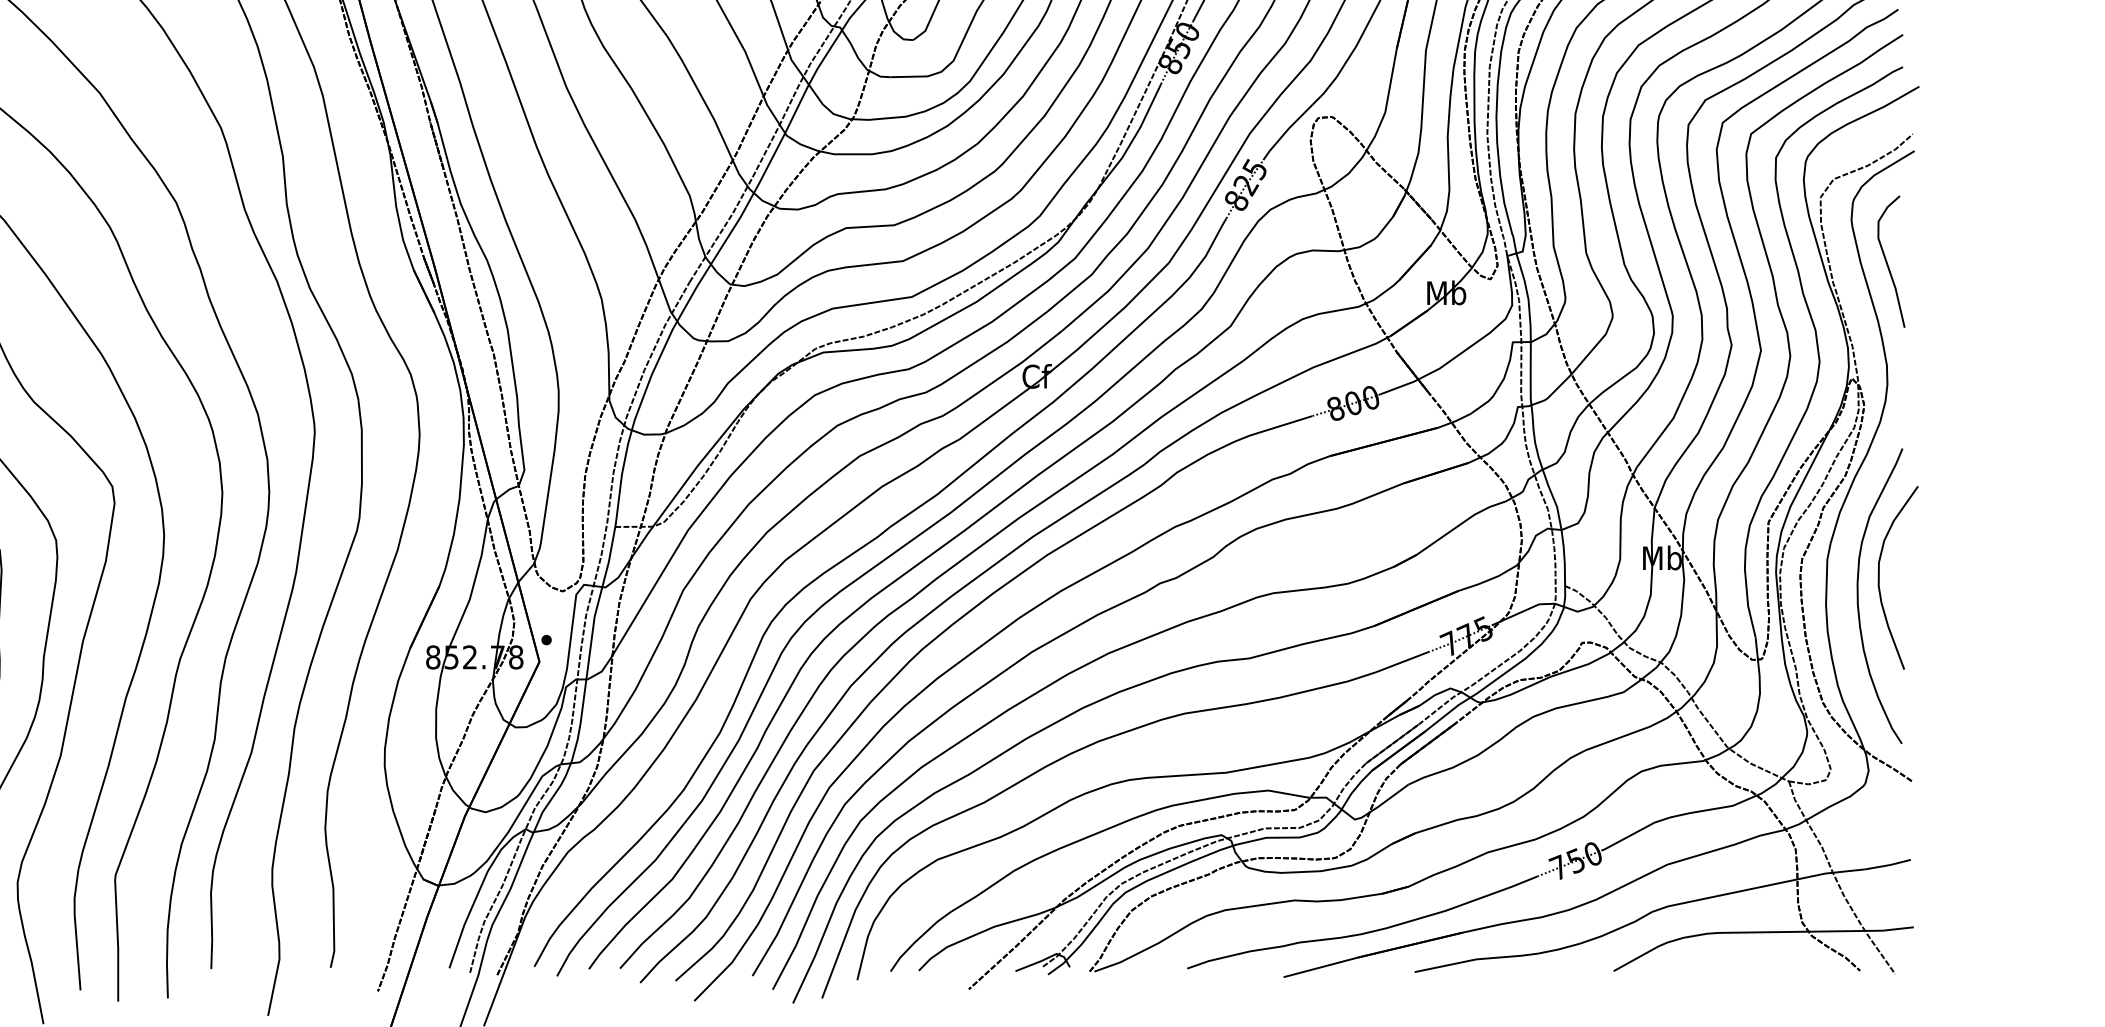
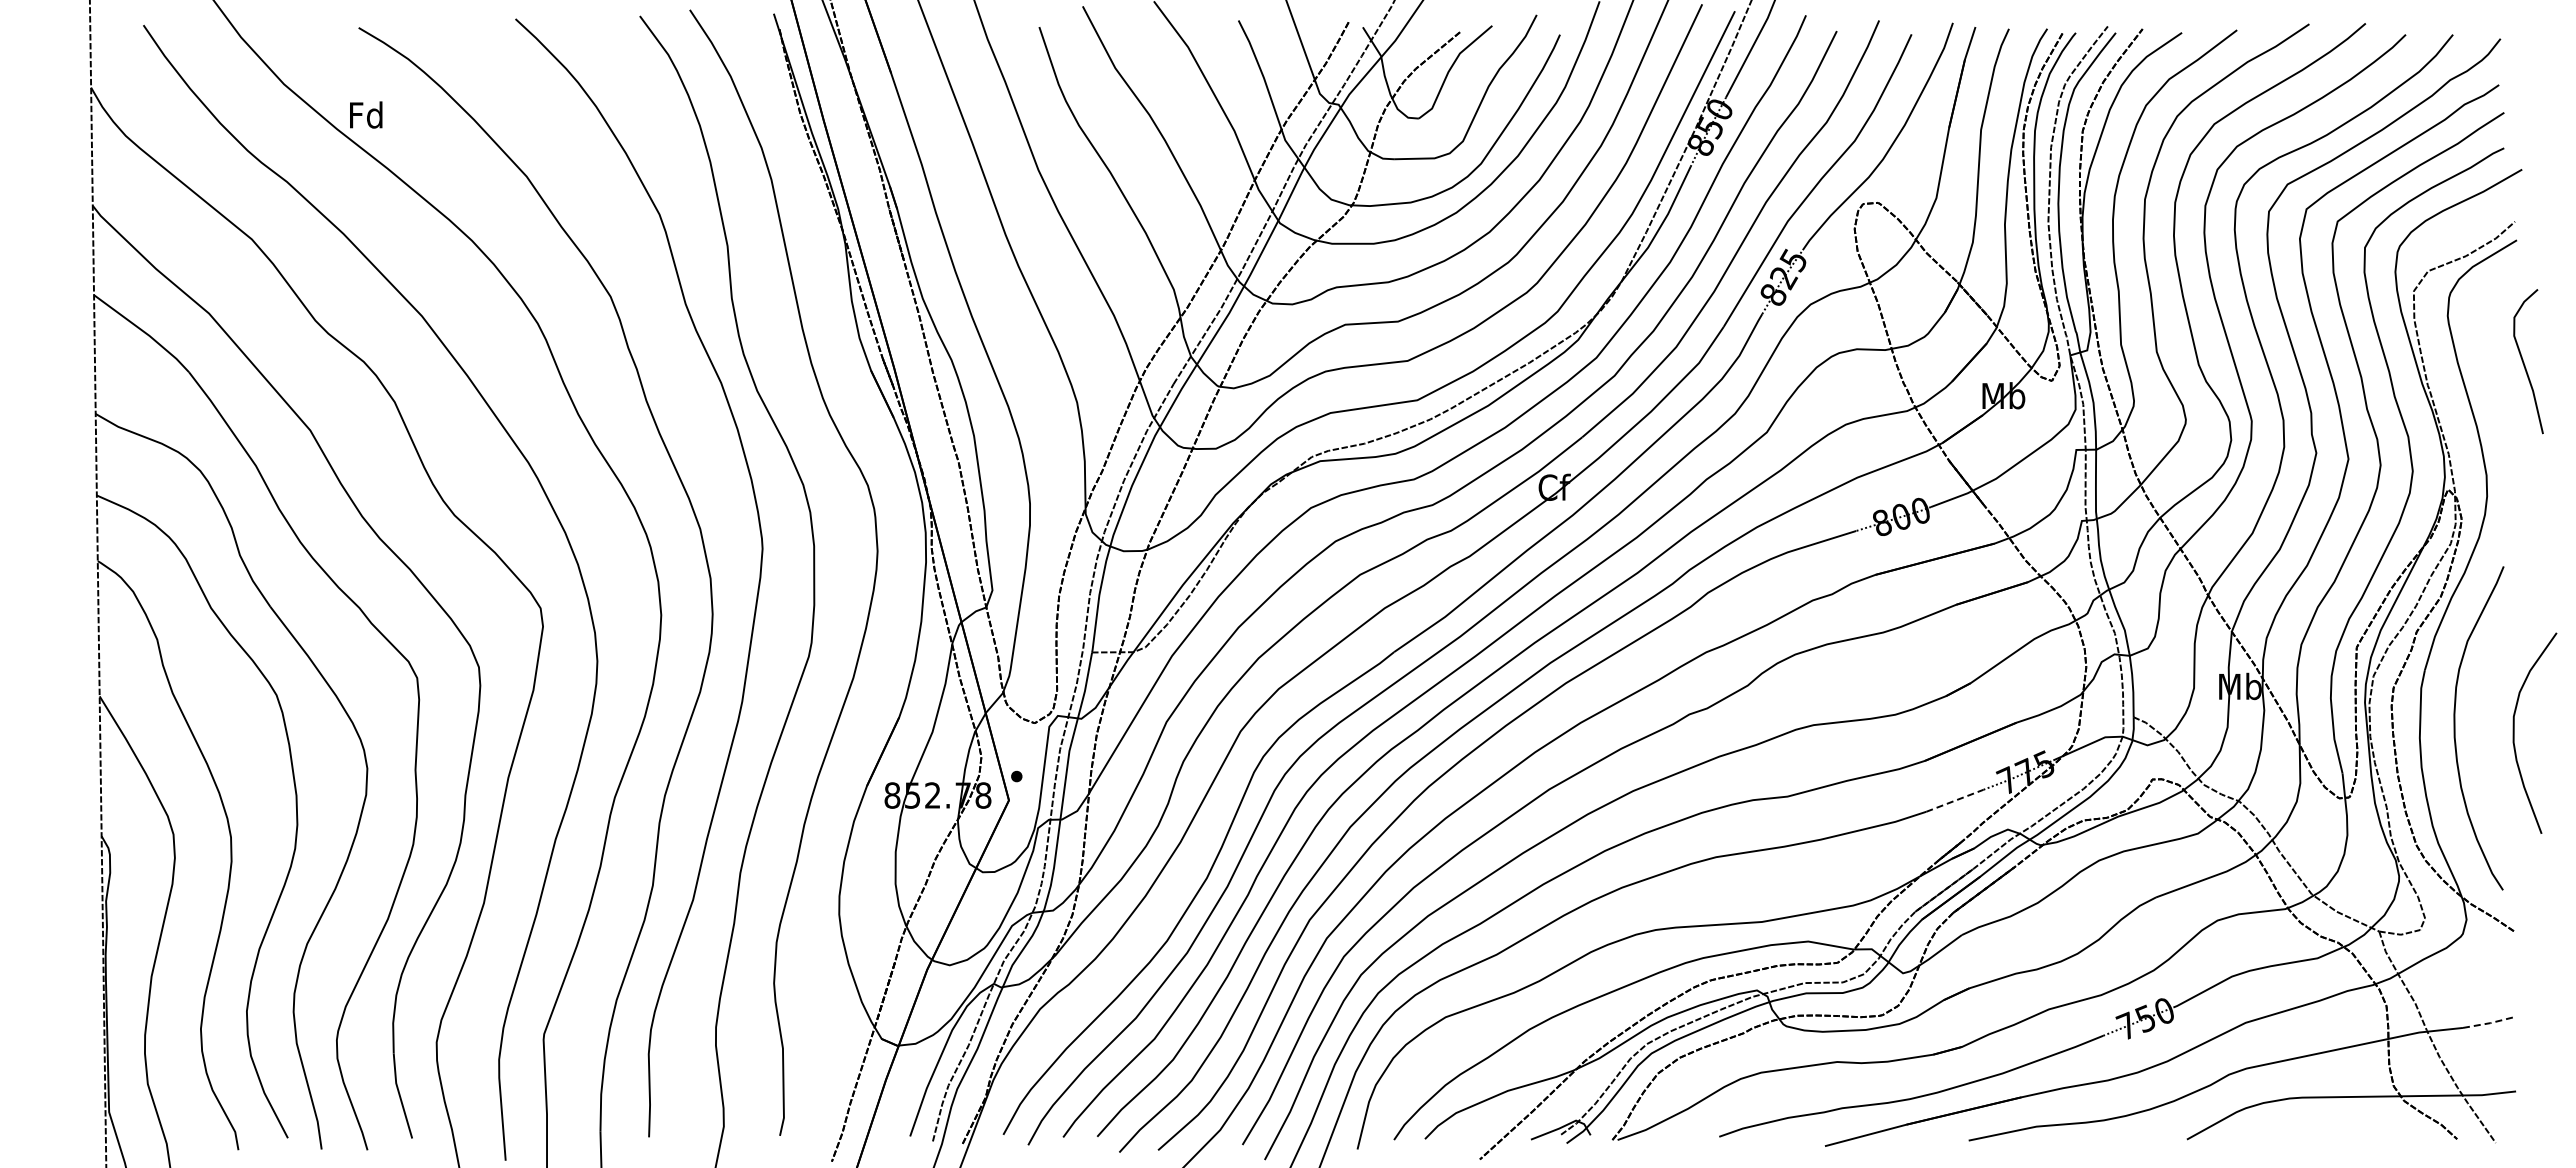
curve: (1887, 262) -> (2524, 362), moved
curve: (1879, 577) -> (2514, 732), moved
line: (1401, 661) -> (1954, 800), solid -> dashed
line: (1888, 865) -> (2488, 1023), solid -> dashed

